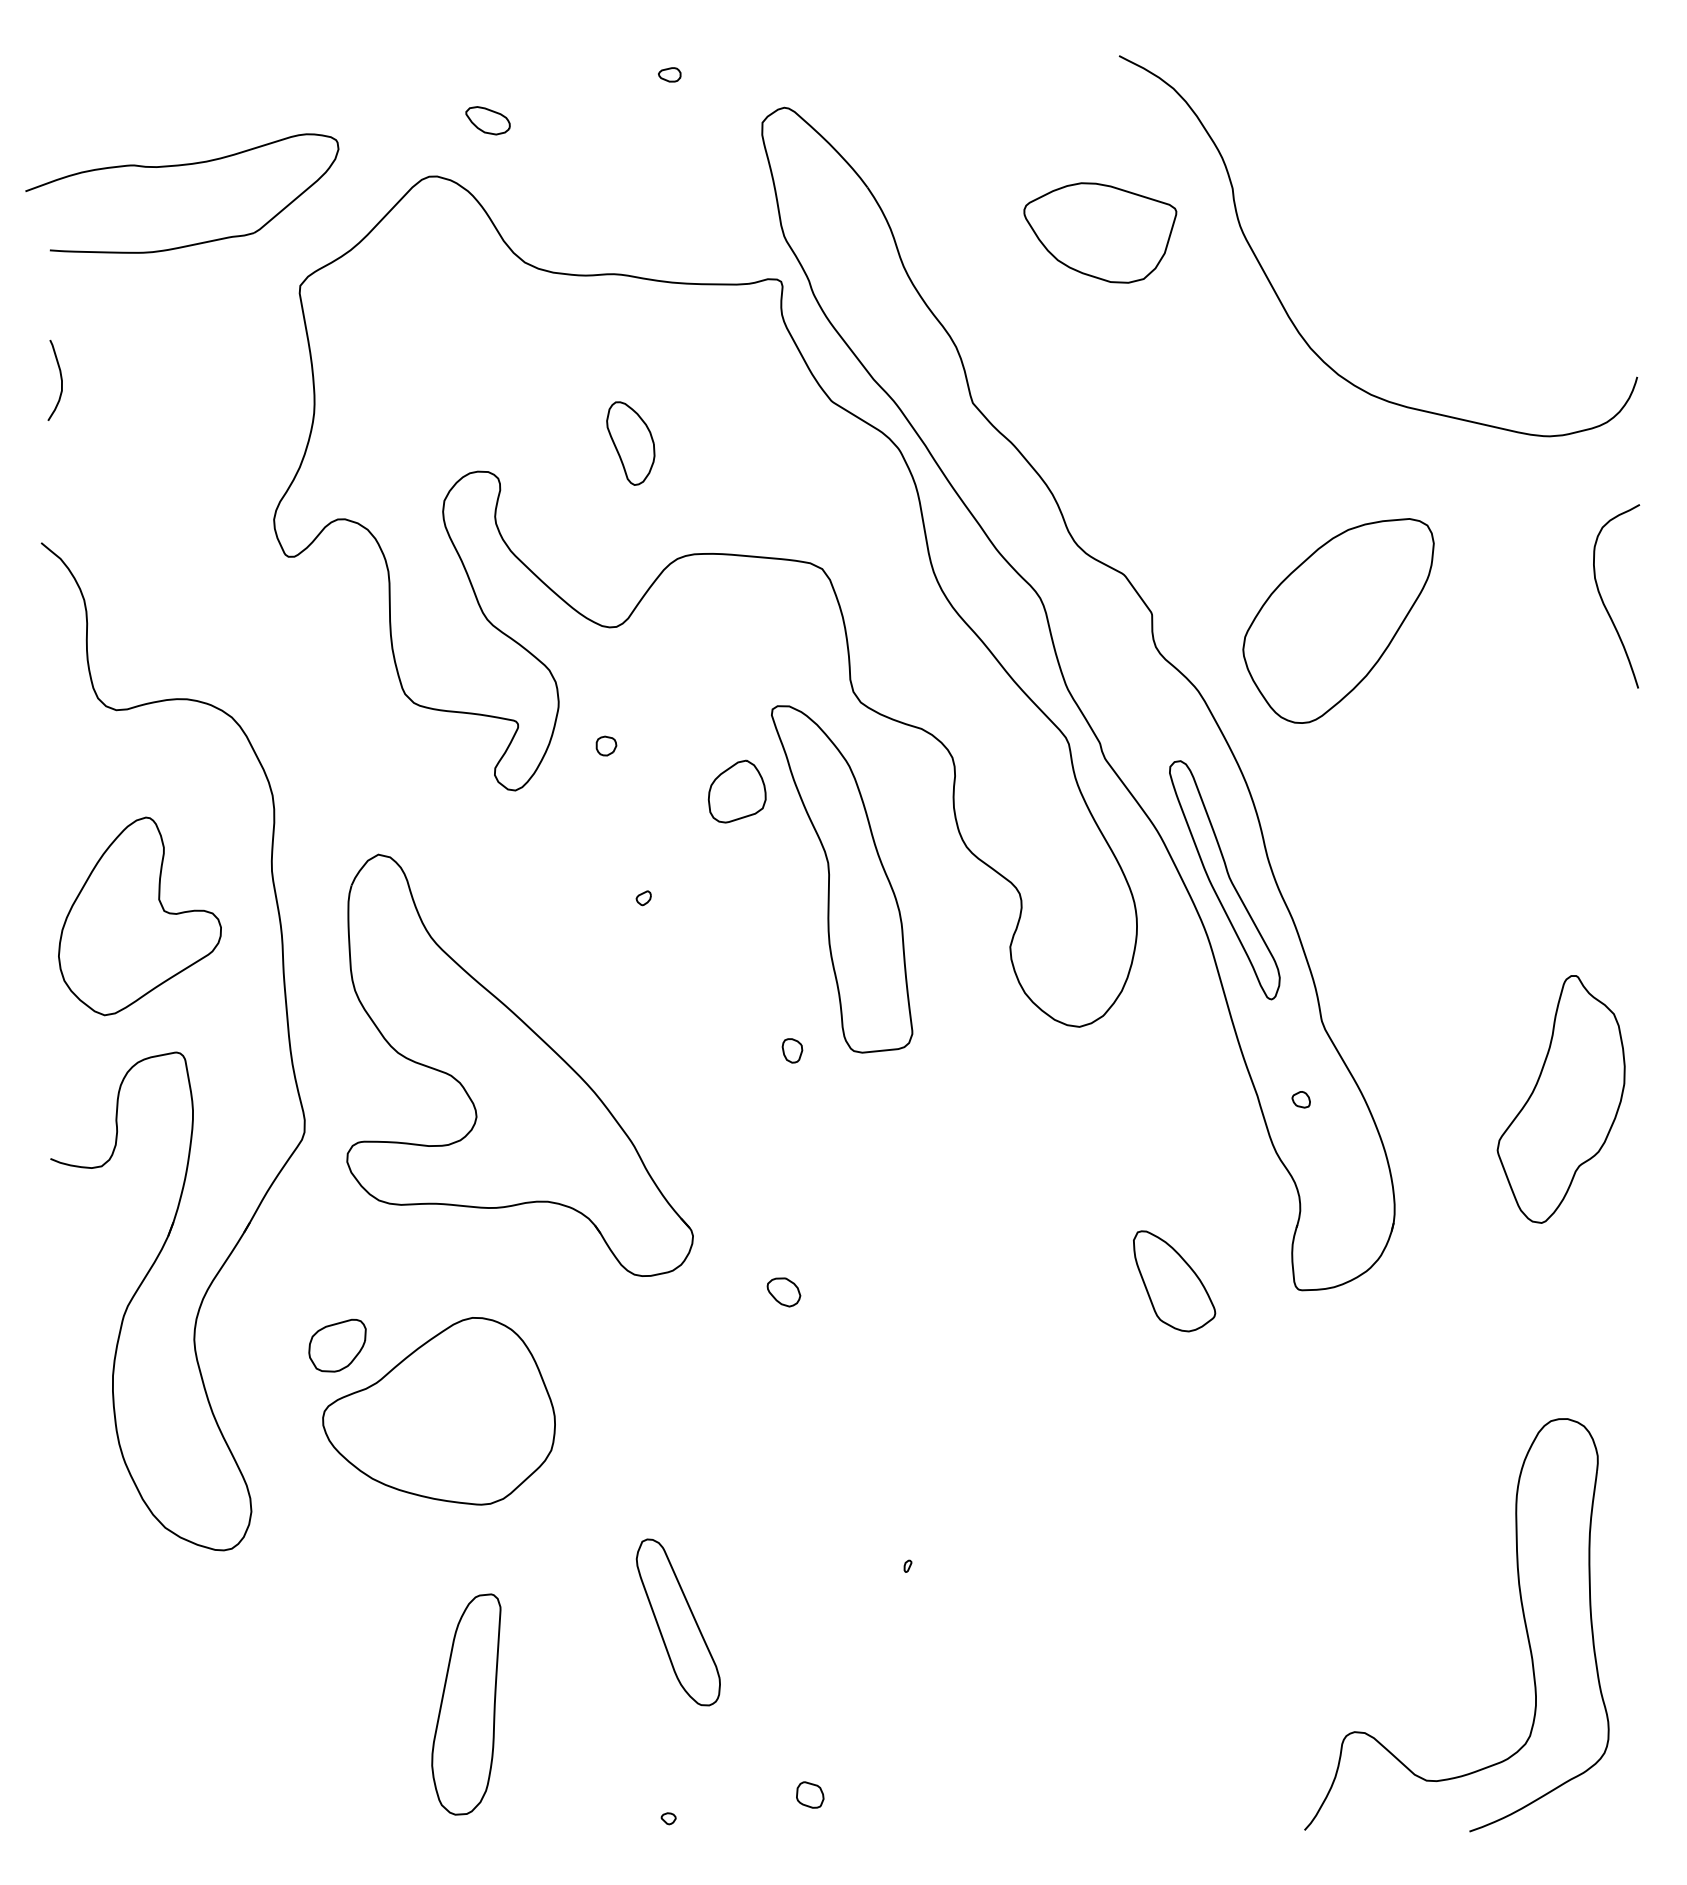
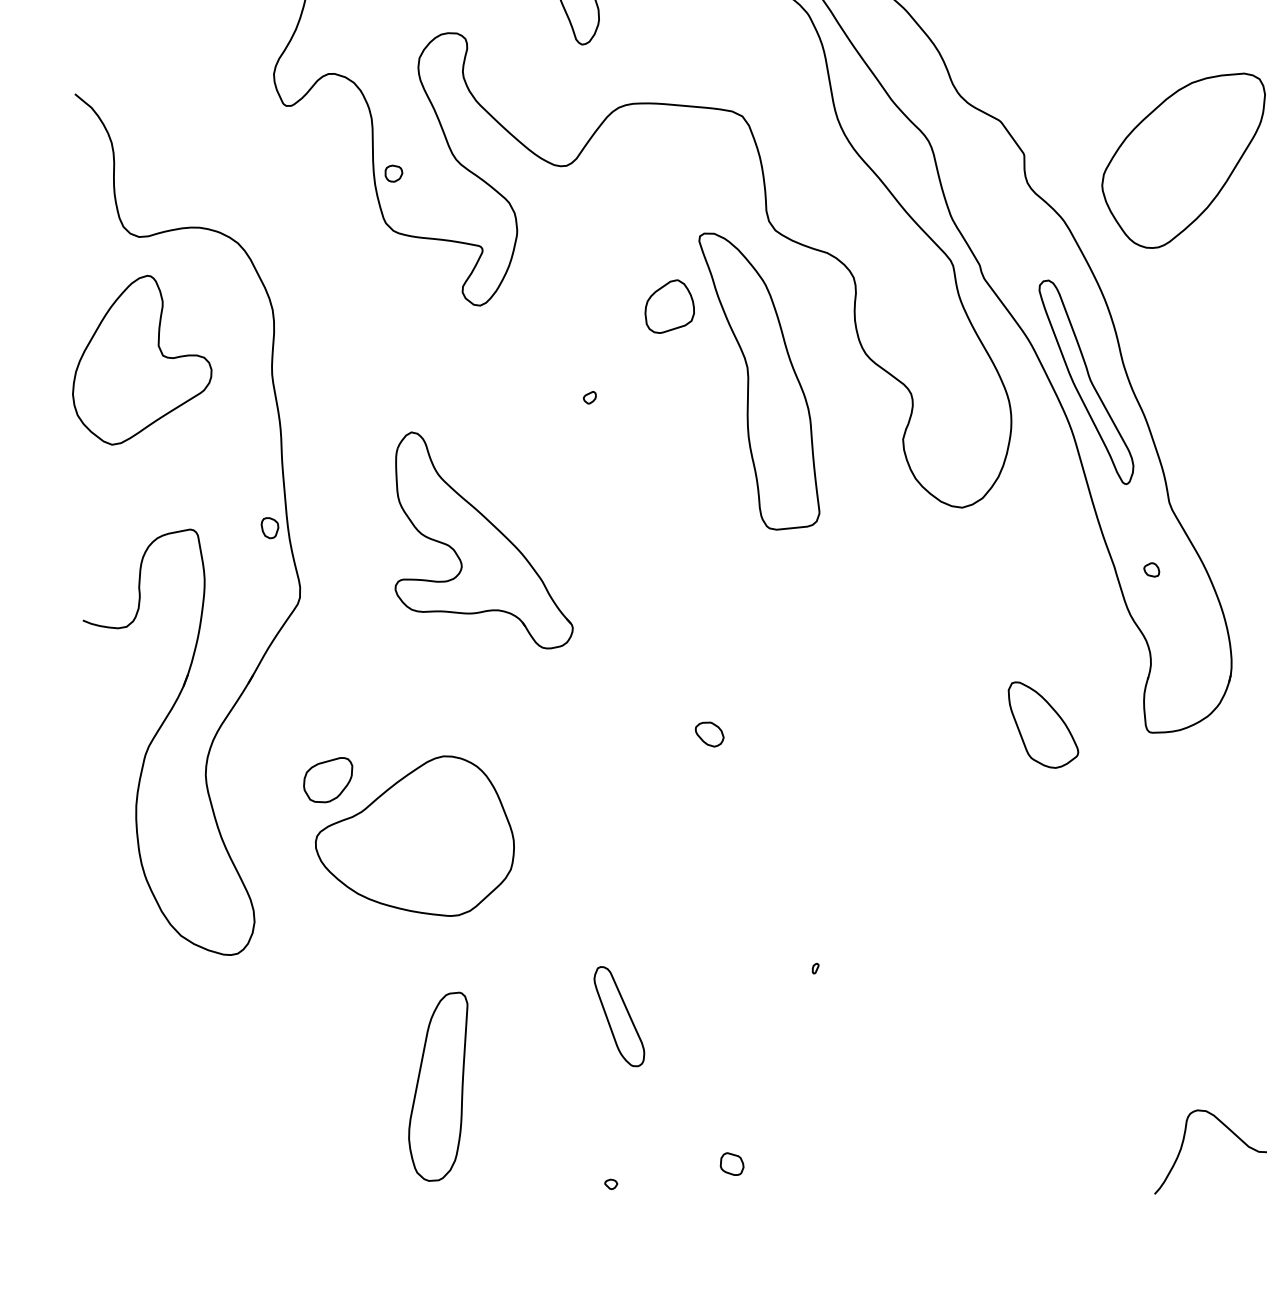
part: (606, 745) -> (393, 173), moved
part: (139, 916) -> (141, 360), moved
part: (792, 1050) -> (270, 527), moved
part: (519, 1064) -> (483, 539), size x0.6
part: (677, 1622) -> (618, 1016), size x0.7

